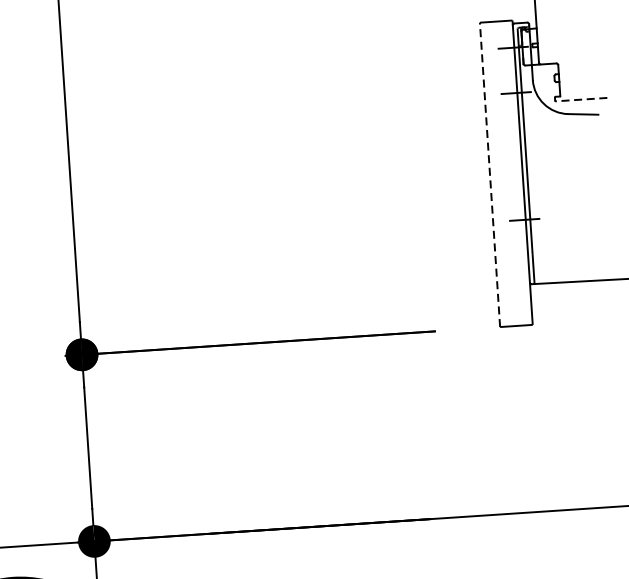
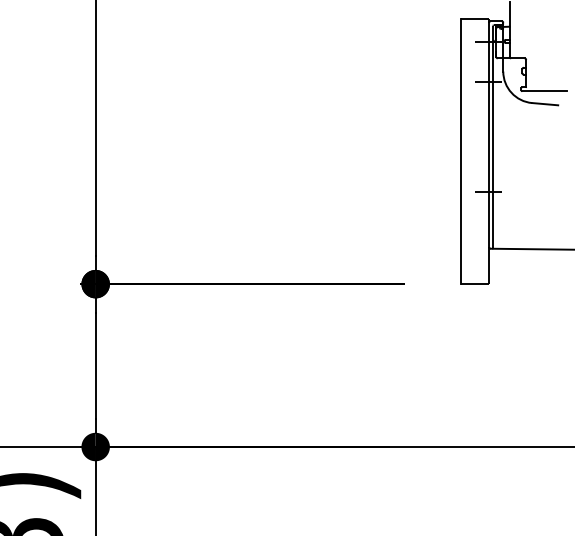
line: (581, 99) -> (544, 91), dashed -> solid
line: (489, 175) -> (460, 151), dashed -> solid

